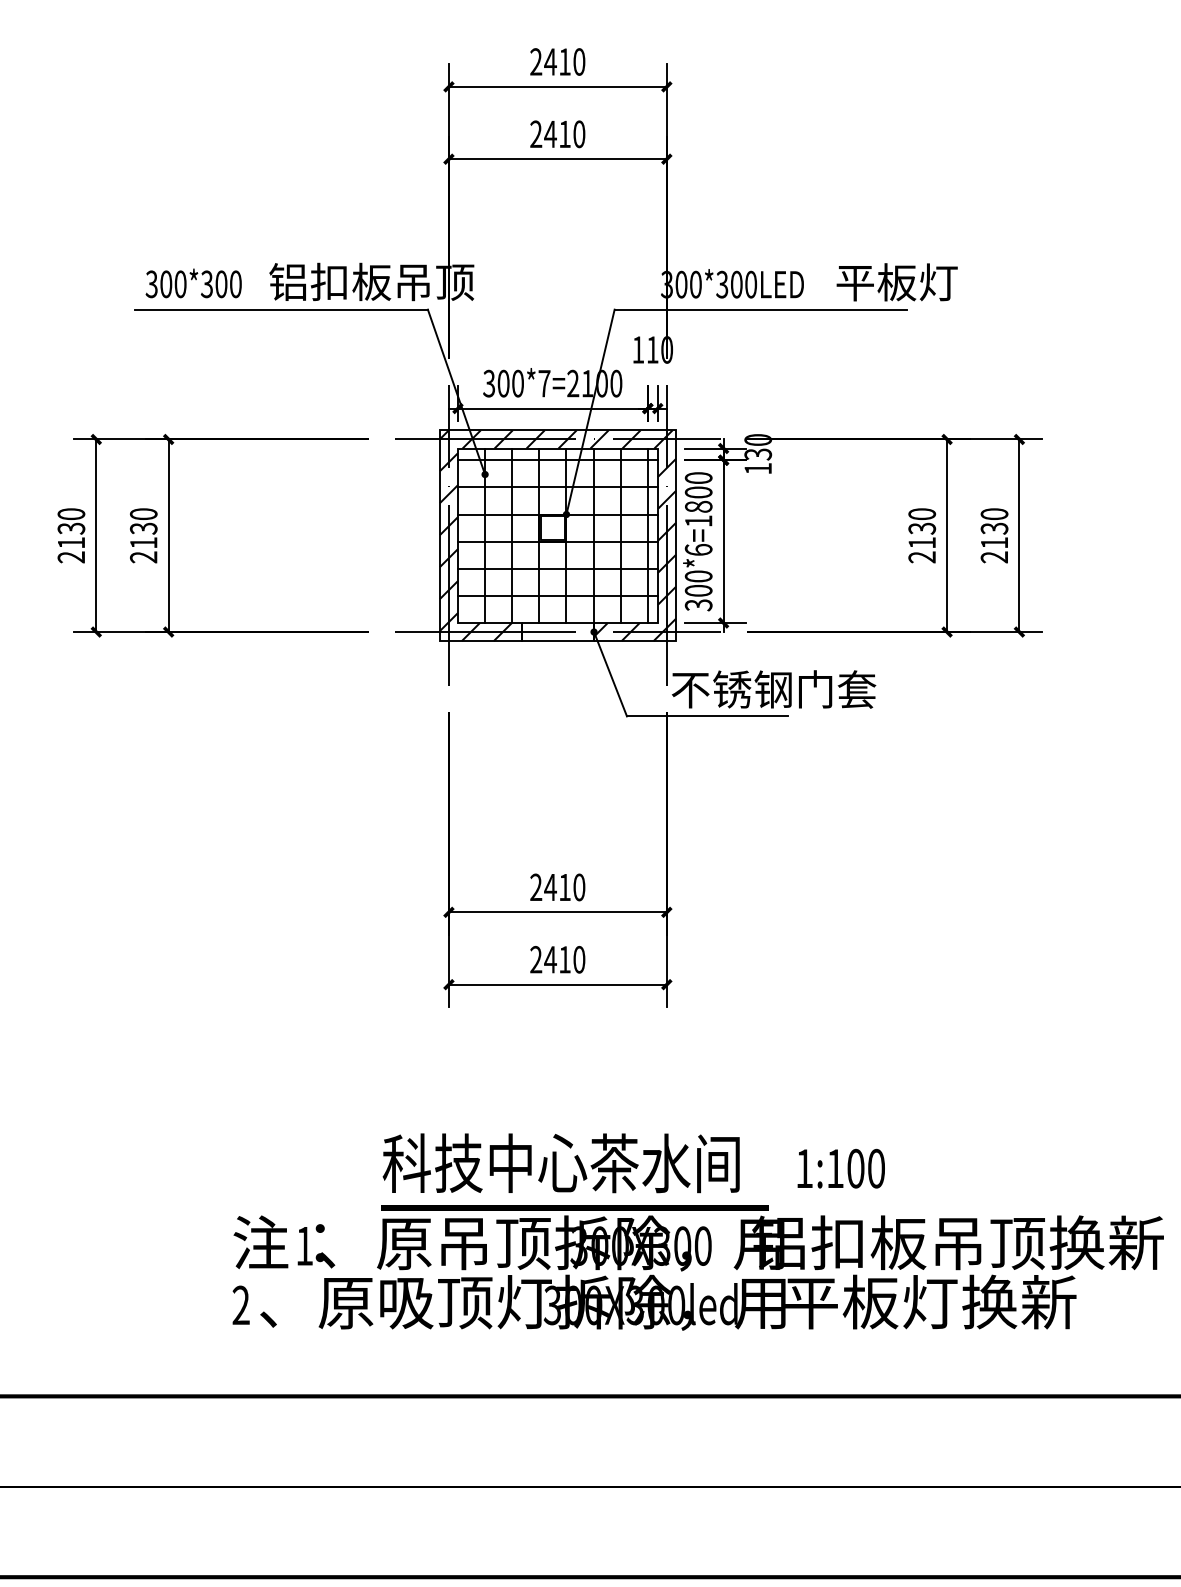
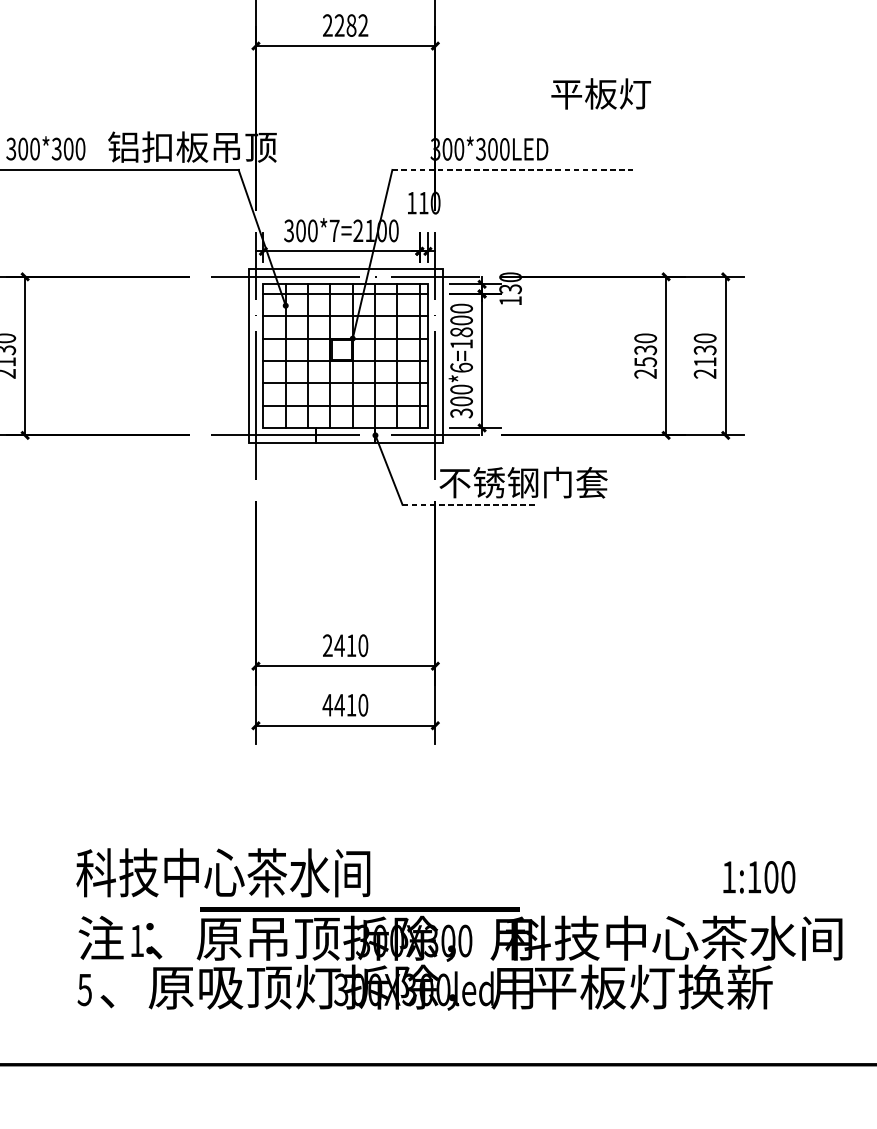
text: (564, 134) -> (351, 25), 2410 -> 2282
text: (896, 282) -> (600, 94), moved
line: (761, 309) -> (513, 169), solid -> dashed
hatch: (557, 535) -> (345, 355), removed
text: (922, 543) -> (645, 362), 2130 -> 2530
line: (707, 716) -> (468, 504), solid -> dashed
text: (535, 959) -> (327, 705), 2410 -> 4410
text: (560, 1163) -> (222, 873), moved
text: (840, 1168) -> (758, 877), moved
text: (957, 1242) -> (674, 938), 铝扣板吊顶换新 -> 科技中心茶水间
text: (240, 1305) -> (84, 989), 2 -> 5

